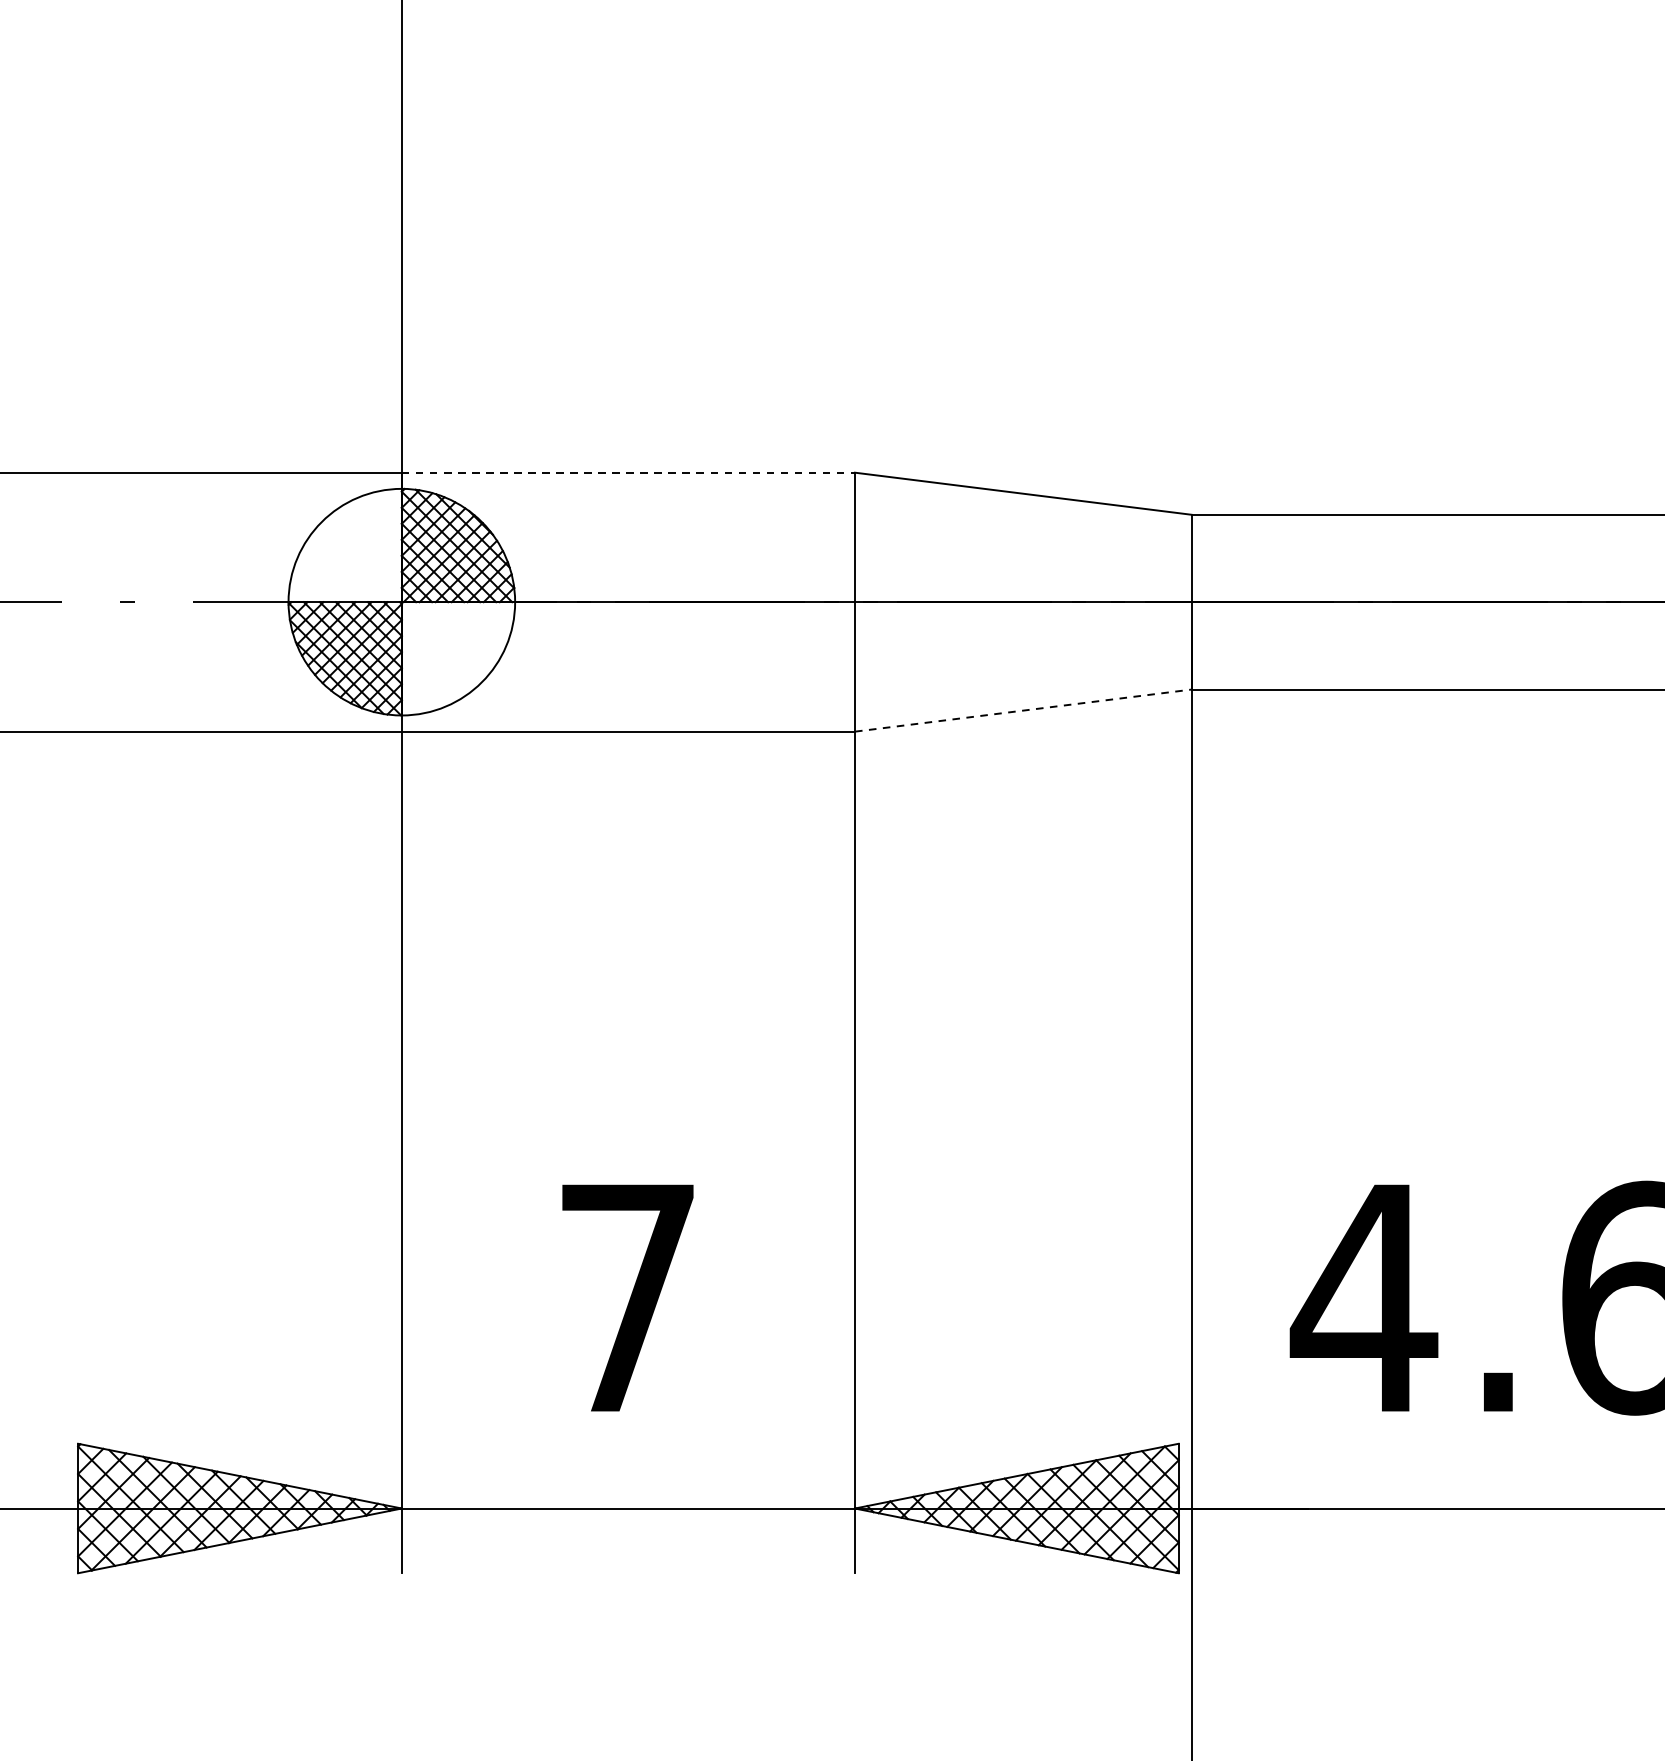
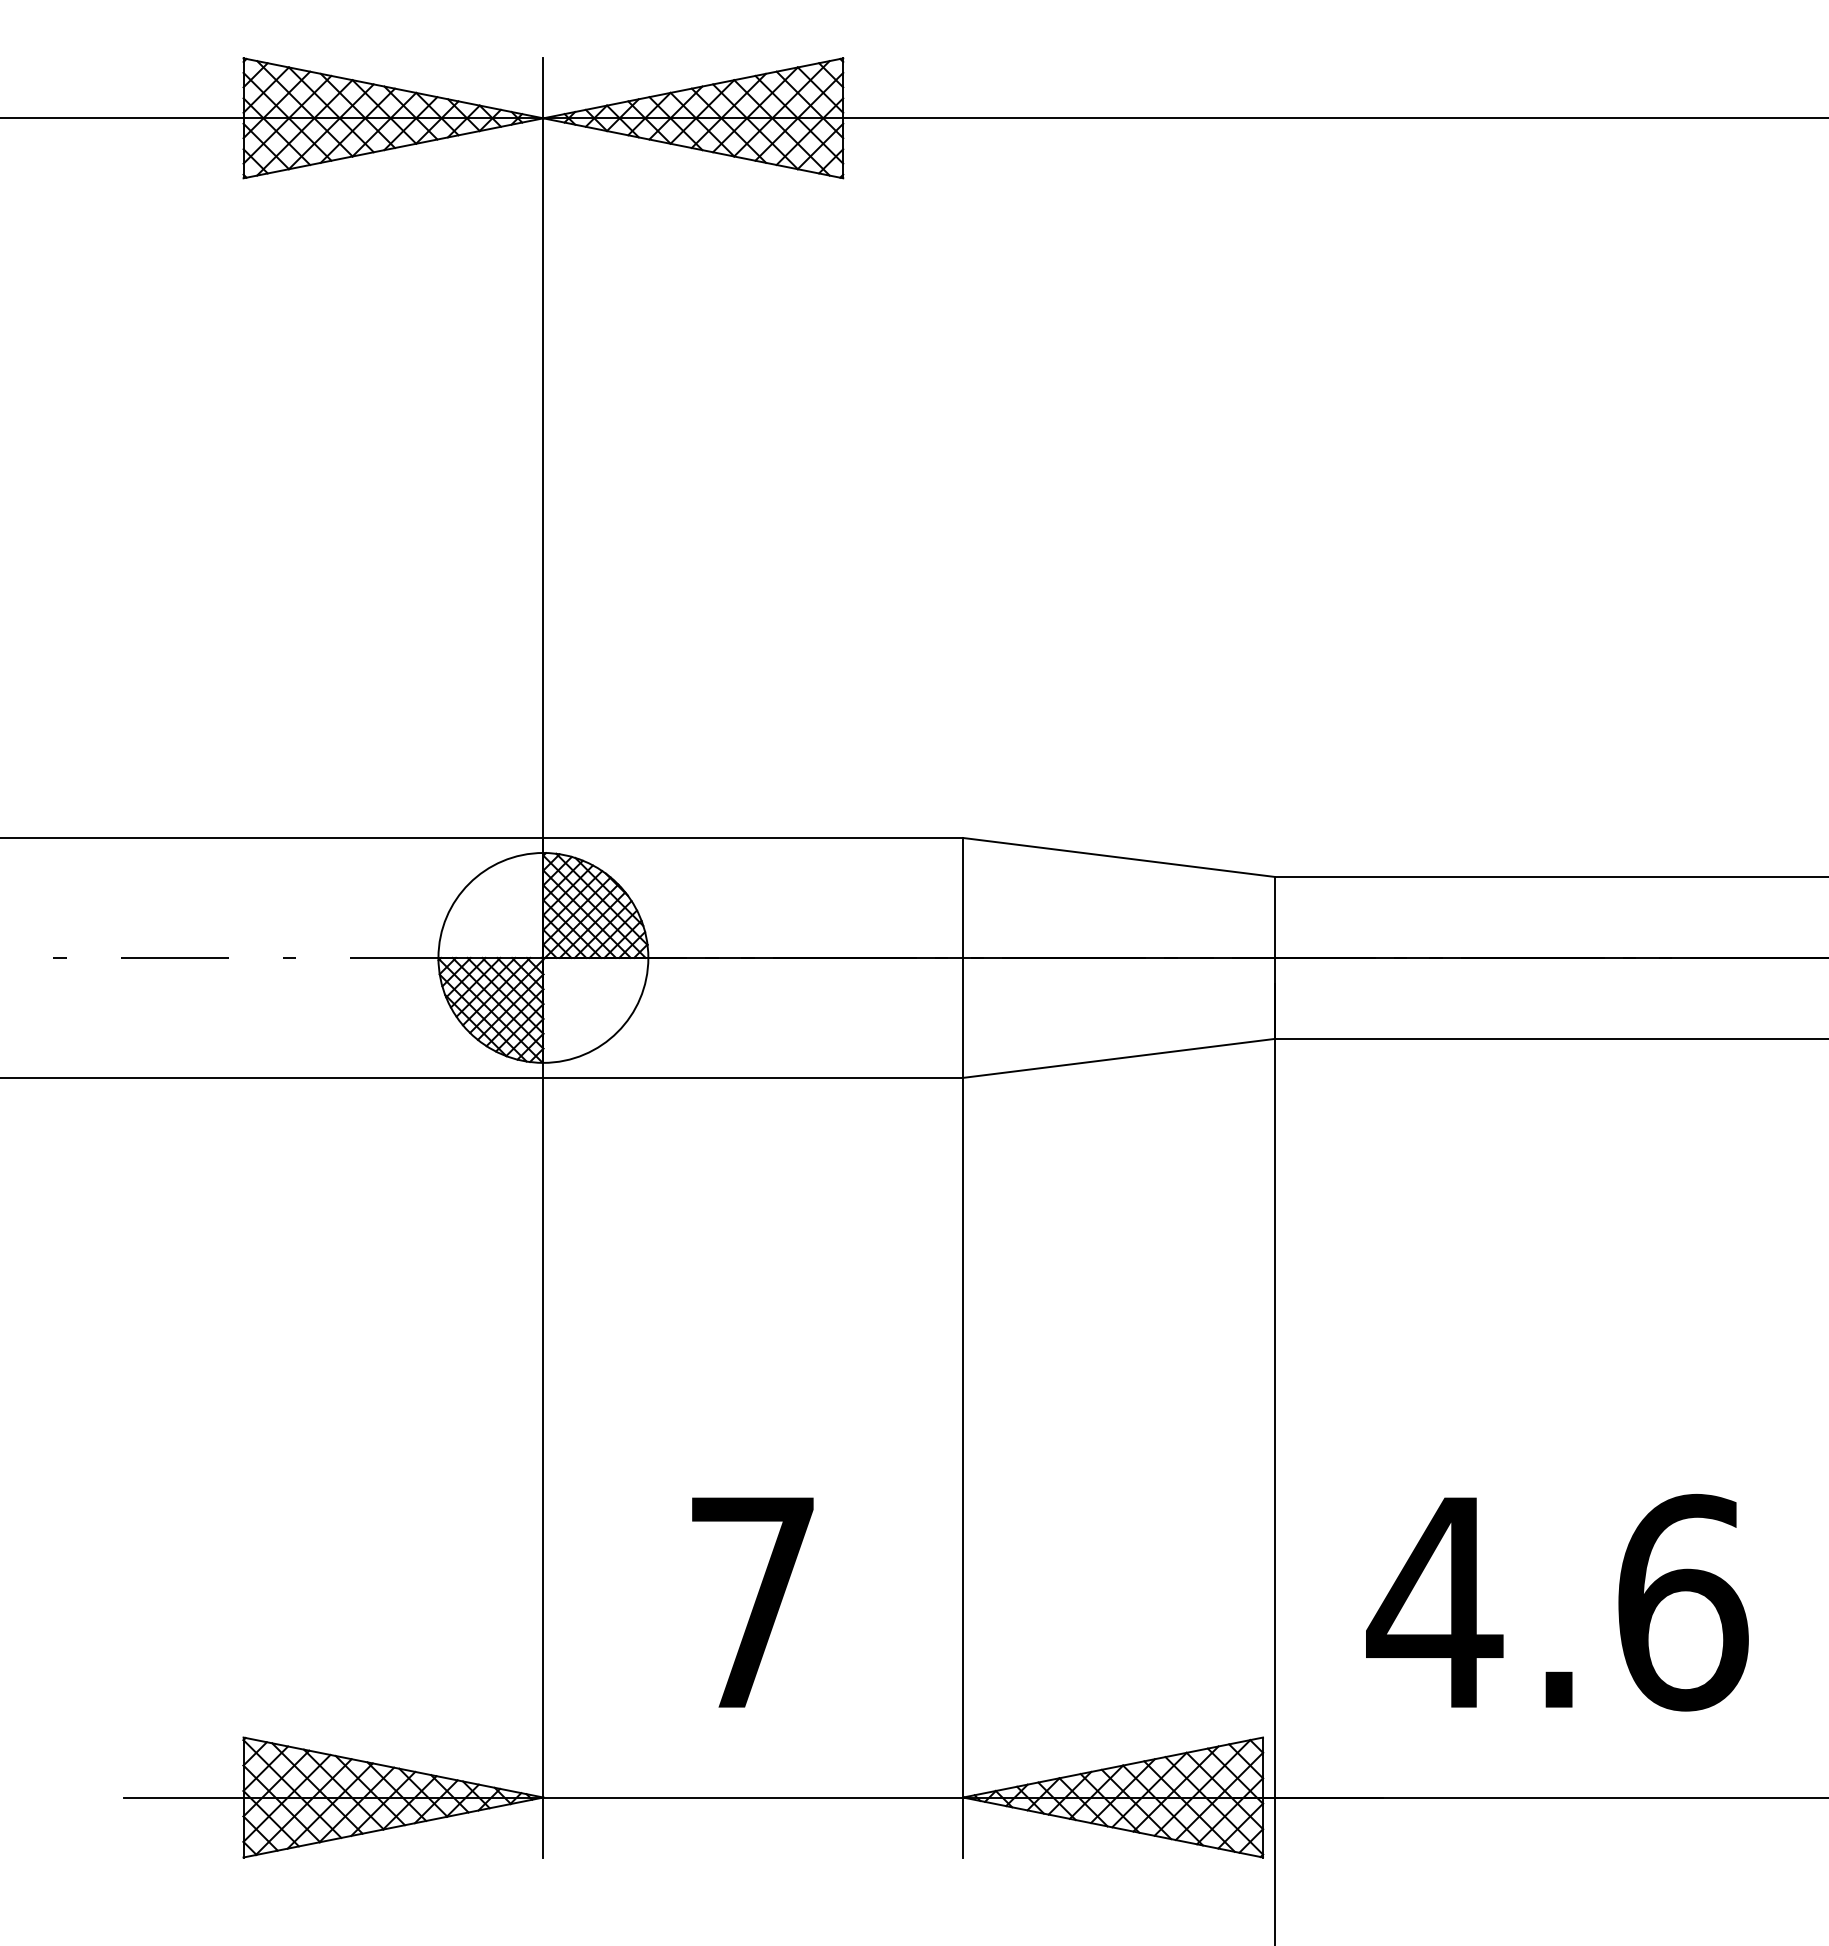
line: (628, 472) -> (753, 837), dashed -> solid
line: (1023, 710) -> (1119, 1058), dashed -> solid

